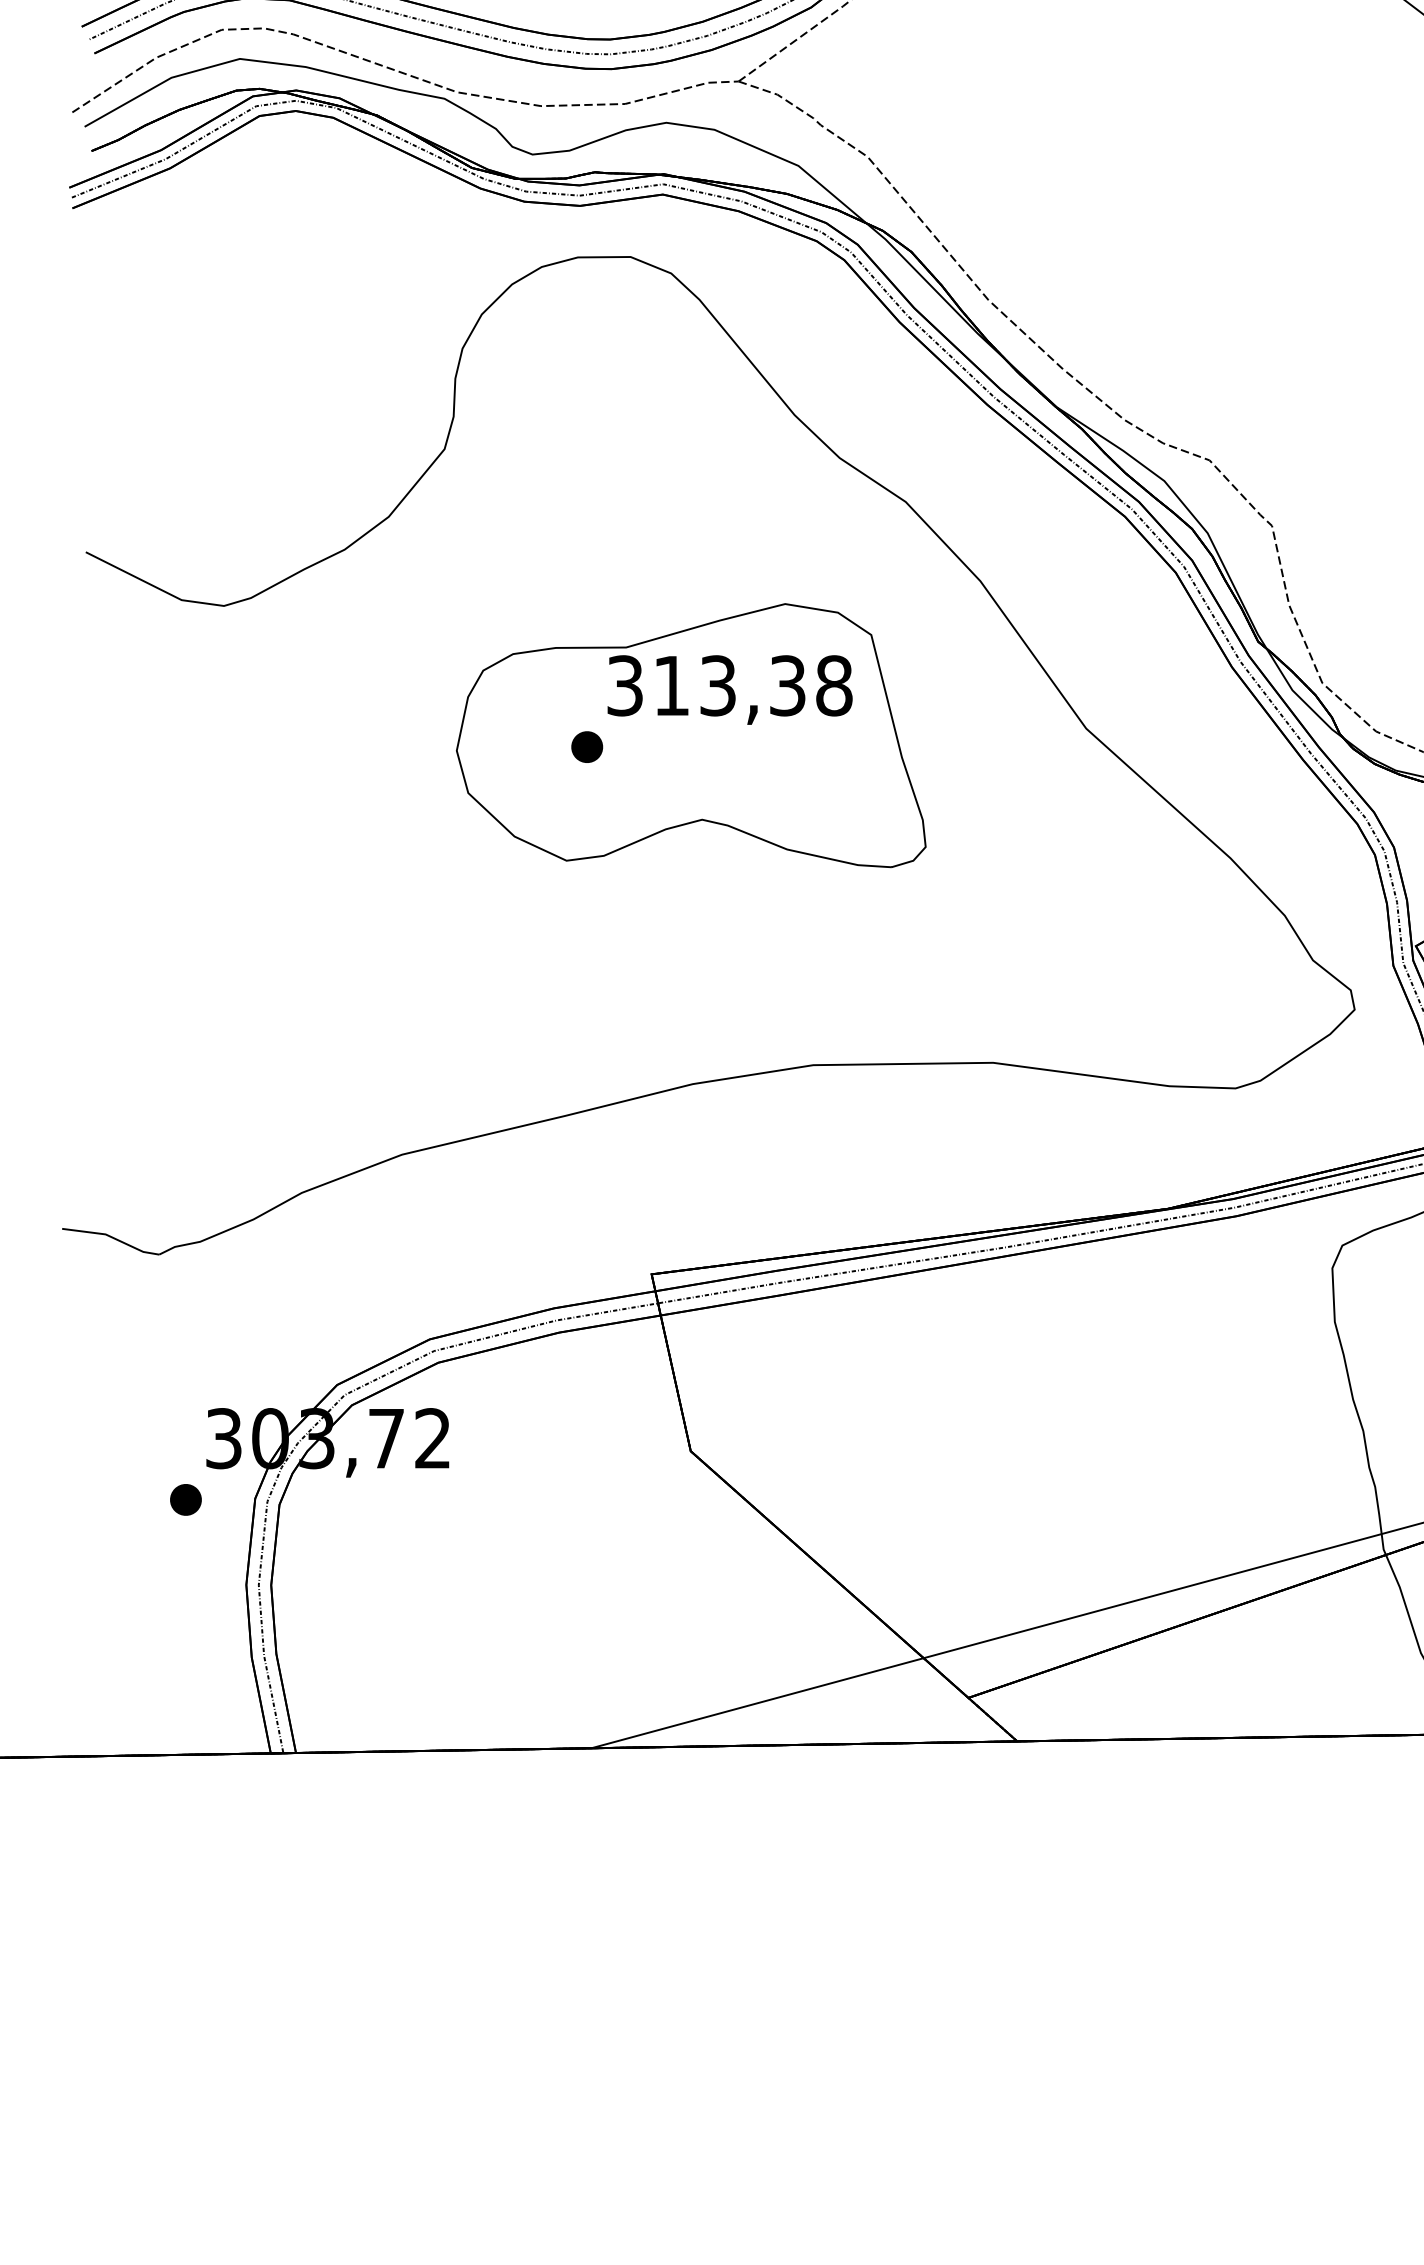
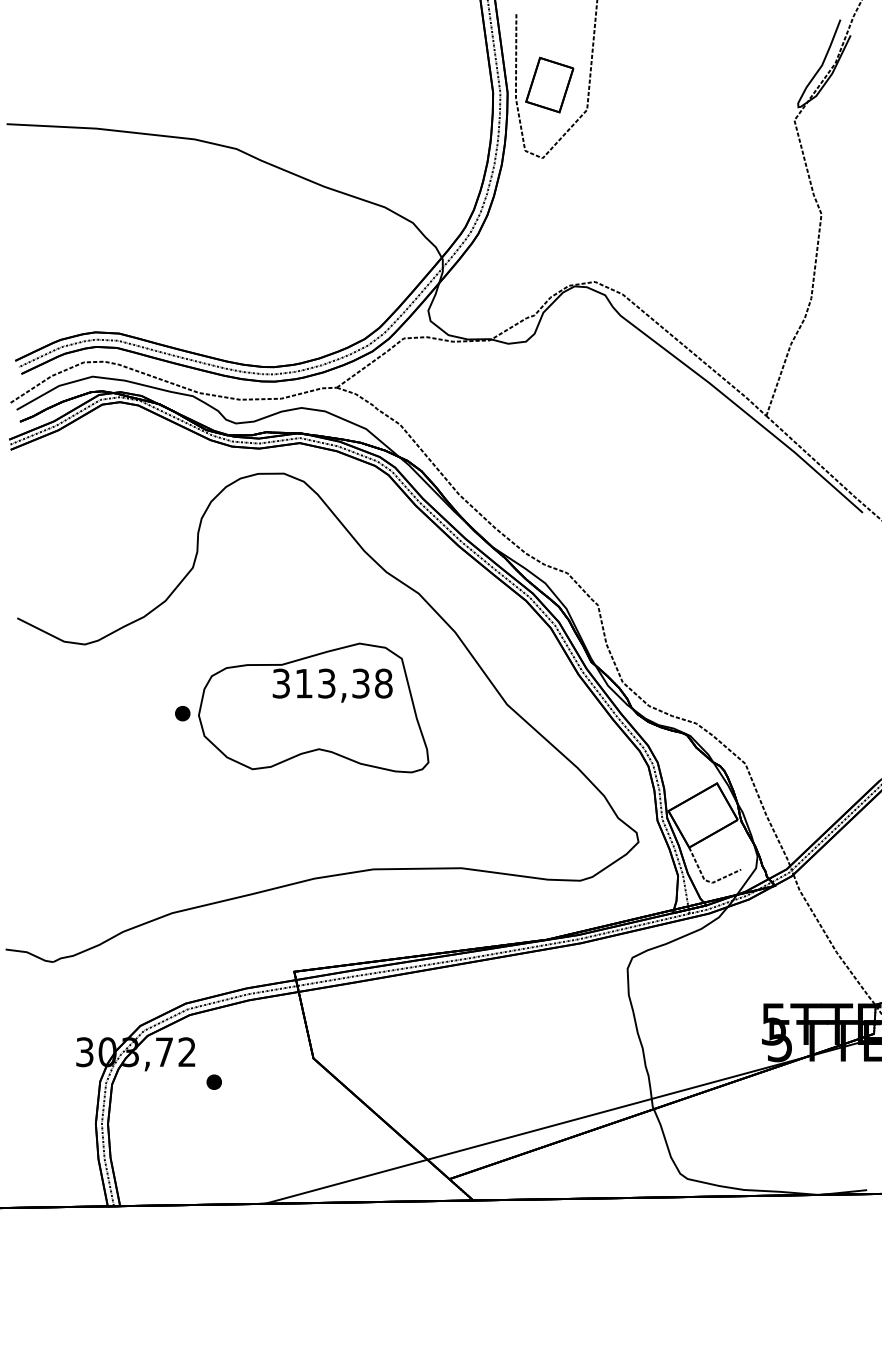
part: (586, 746) -> (182, 713), moved
part: (184, 1498) -> (213, 1081), moved

